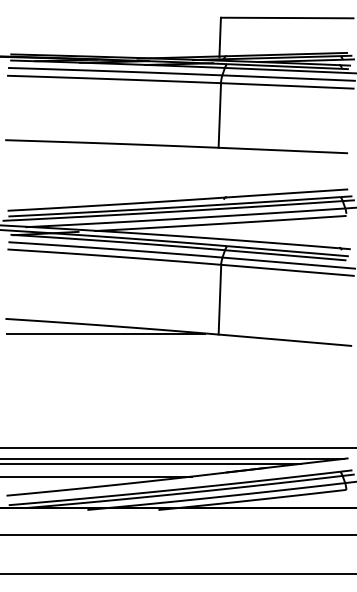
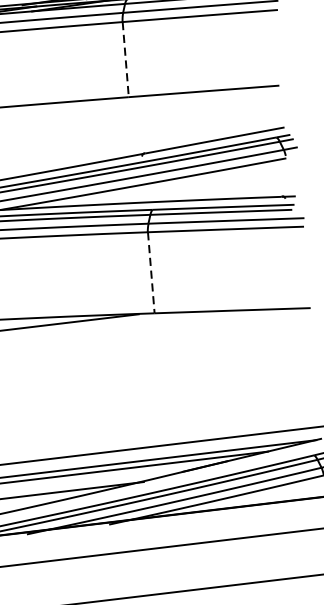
line: (219, 115) -> (125, 59), solid -> dashed
line: (219, 299) -> (150, 272), solid -> dashed

